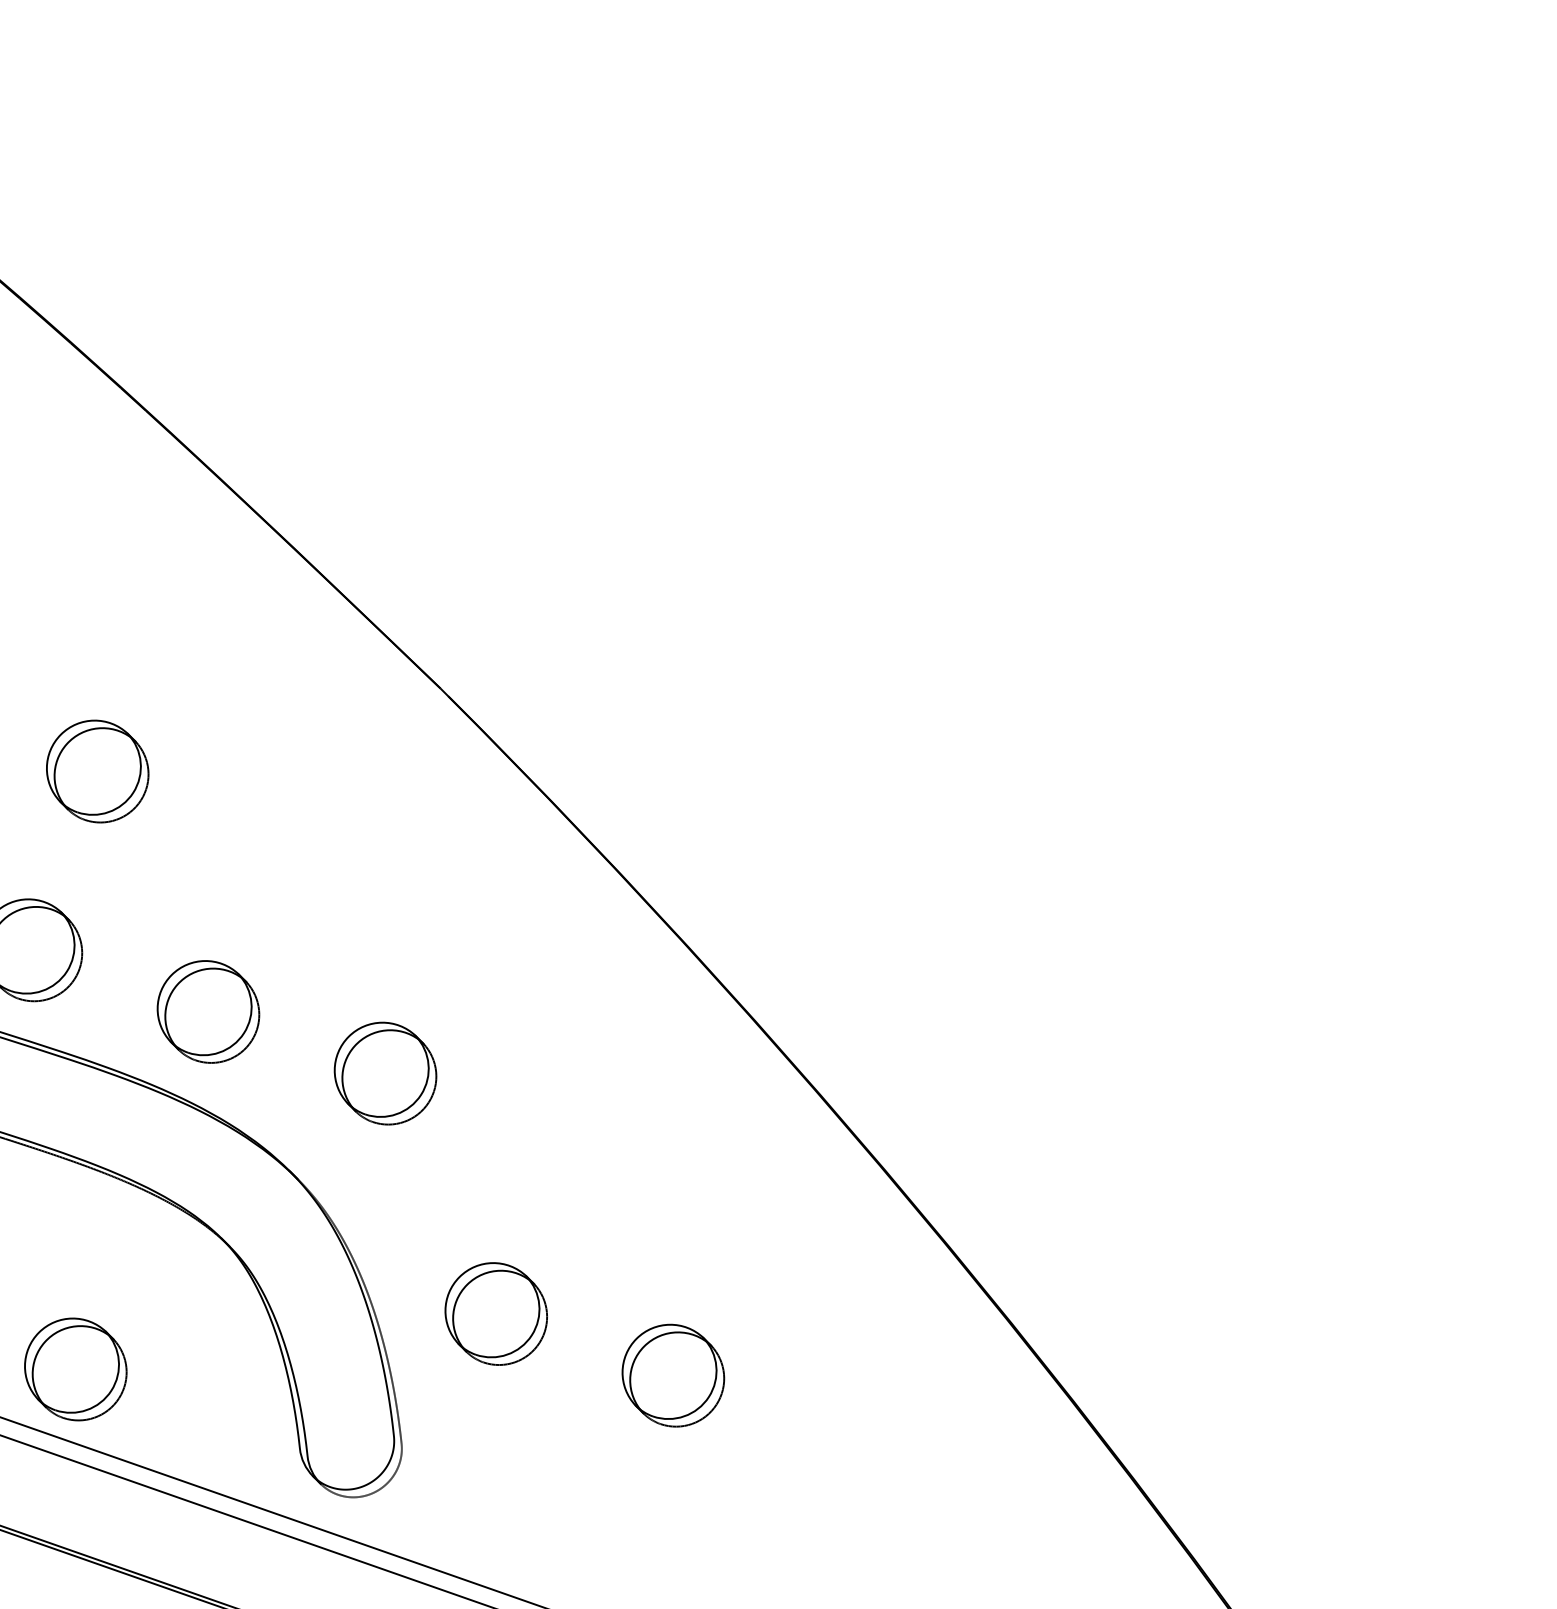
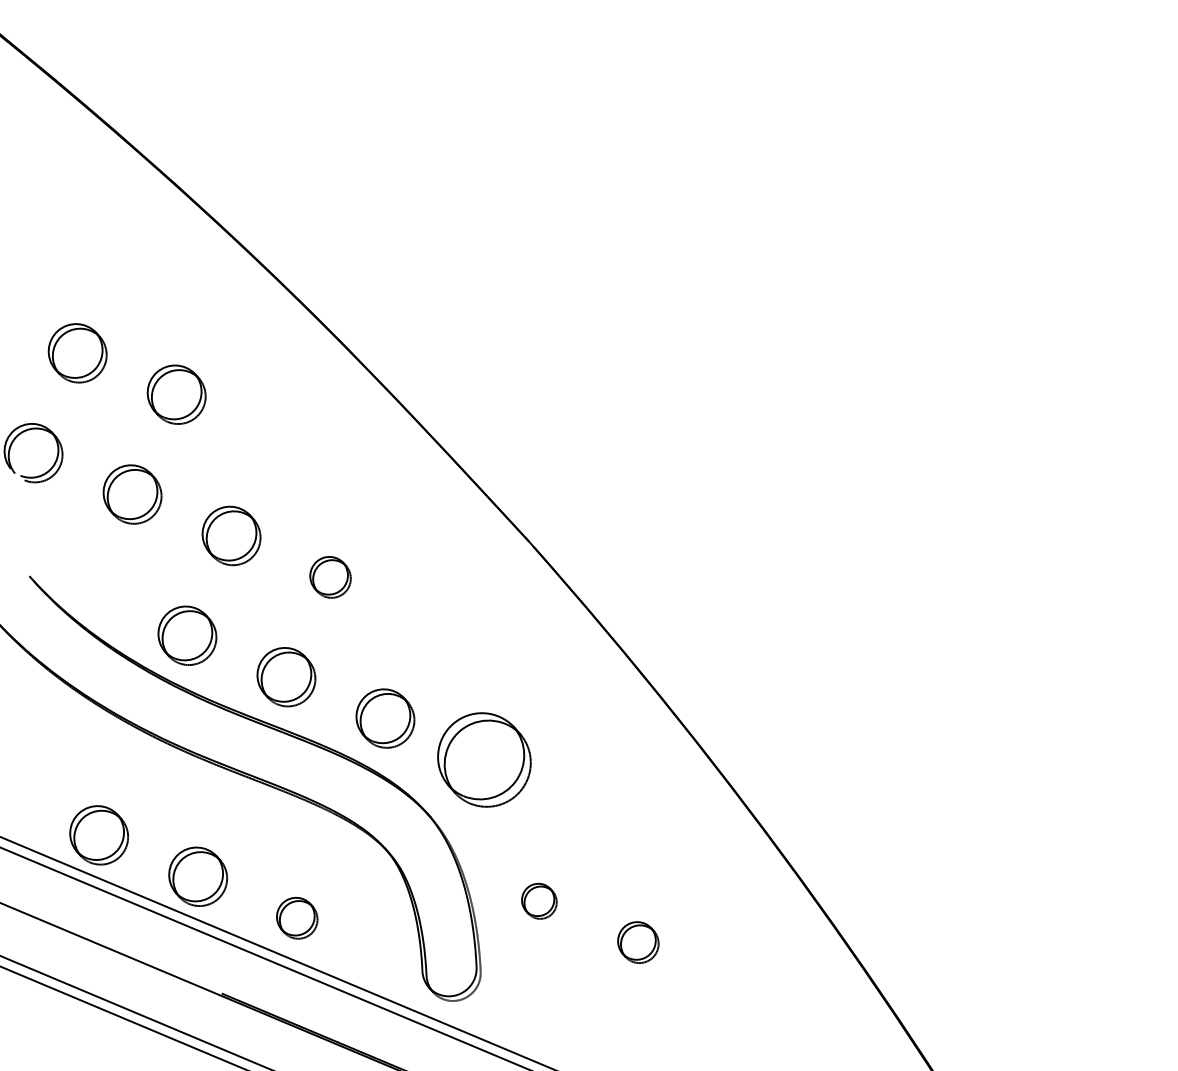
part: (97, 771) -> (330, 577), size x0.7
part: (385, 1072) -> (484, 759), size x1.6
part: (496, 1314) -> (539, 901), size x0.6
part: (76, 1369) -> (297, 918), size x0.7
part: (673, 1375) -> (638, 942), size x0.7

